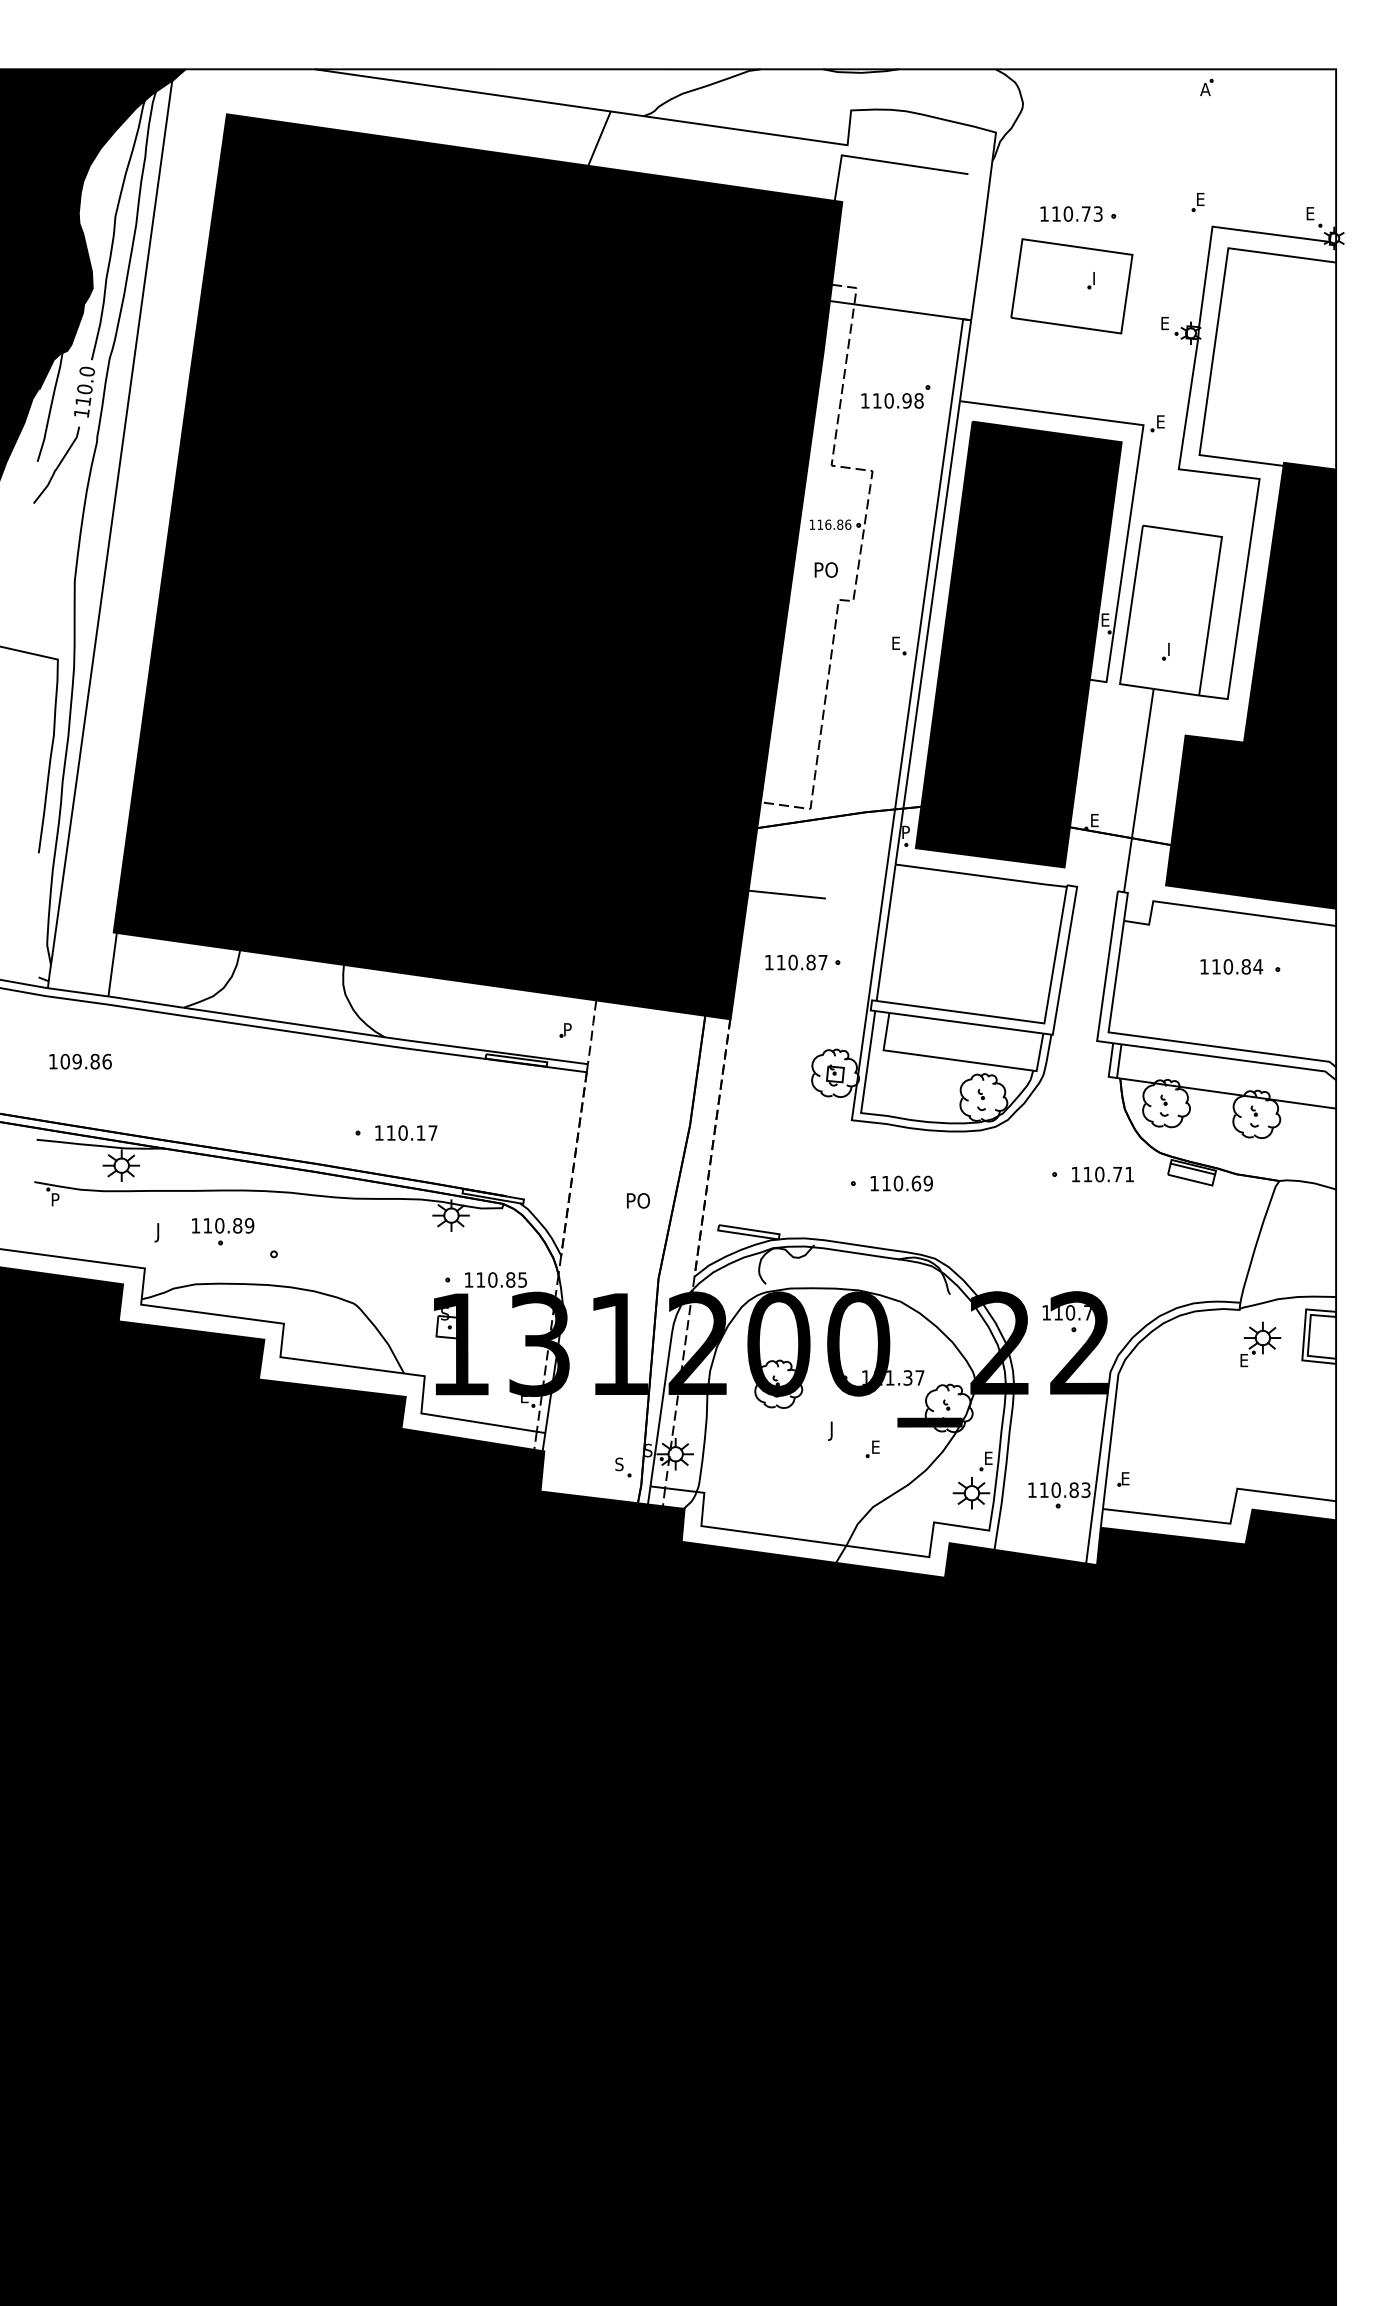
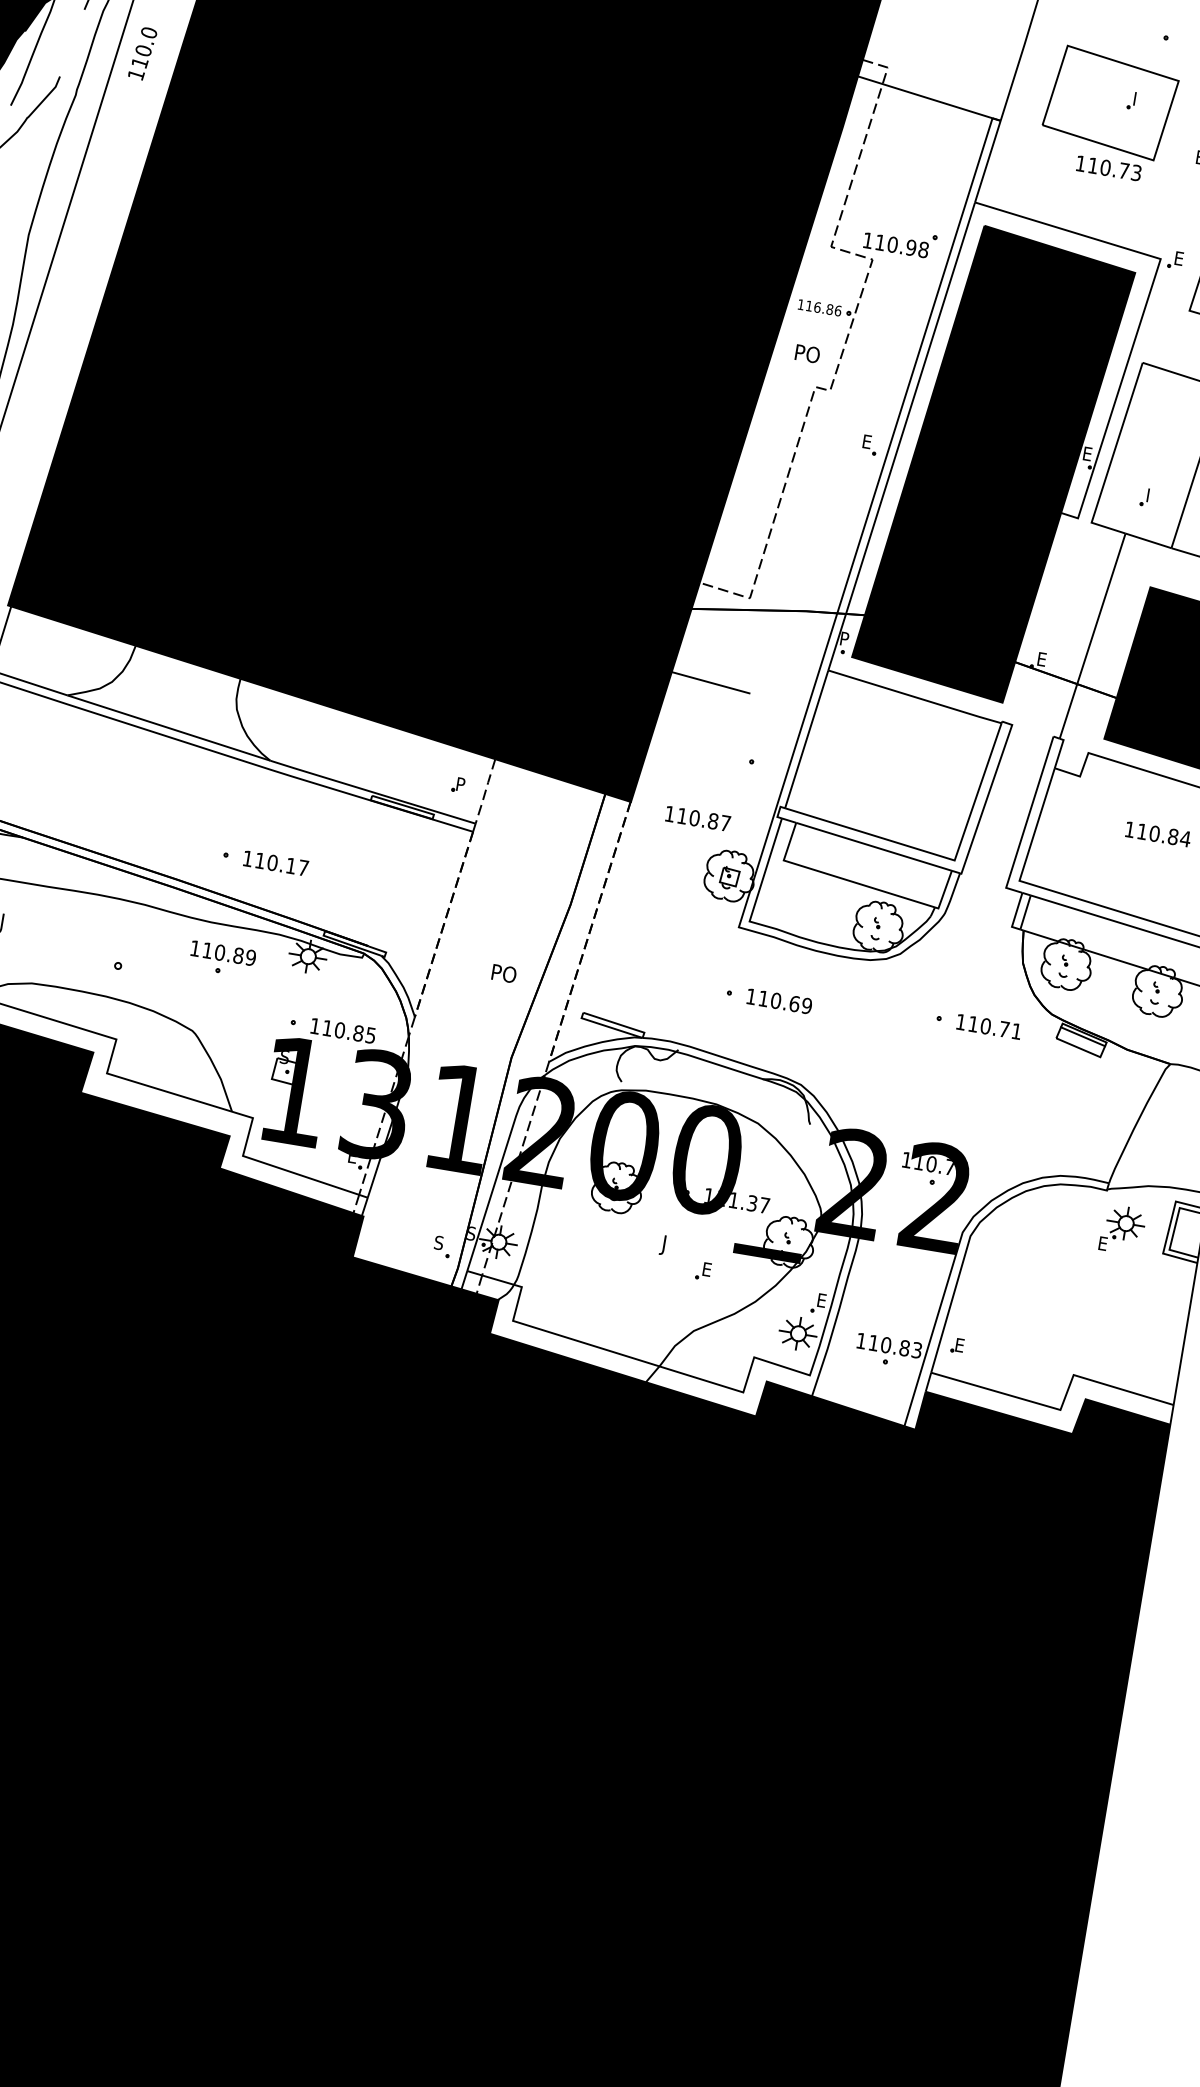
text: (1071, 213) -> (1108, 167), moved
text: (84, 391) -> (142, 52), moved
part: (895, 396) -> (900, 241), moved
text: (796, 962) -> (698, 818), moved
part: (223, 1231) -> (222, 959), moved

